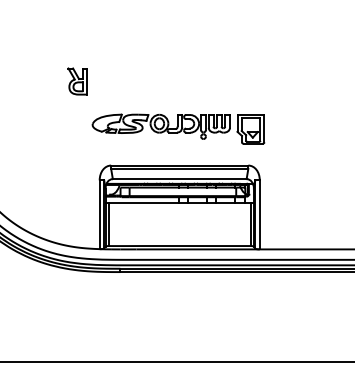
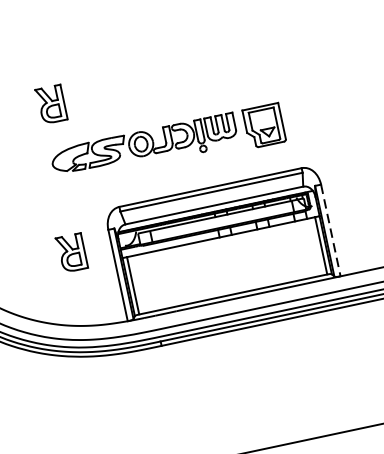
part: (178, 128) -> (167, 145), moved
part: (69, 191) -> (71, 253), added
line: (259, 214) -> (330, 230), solid -> dashed

